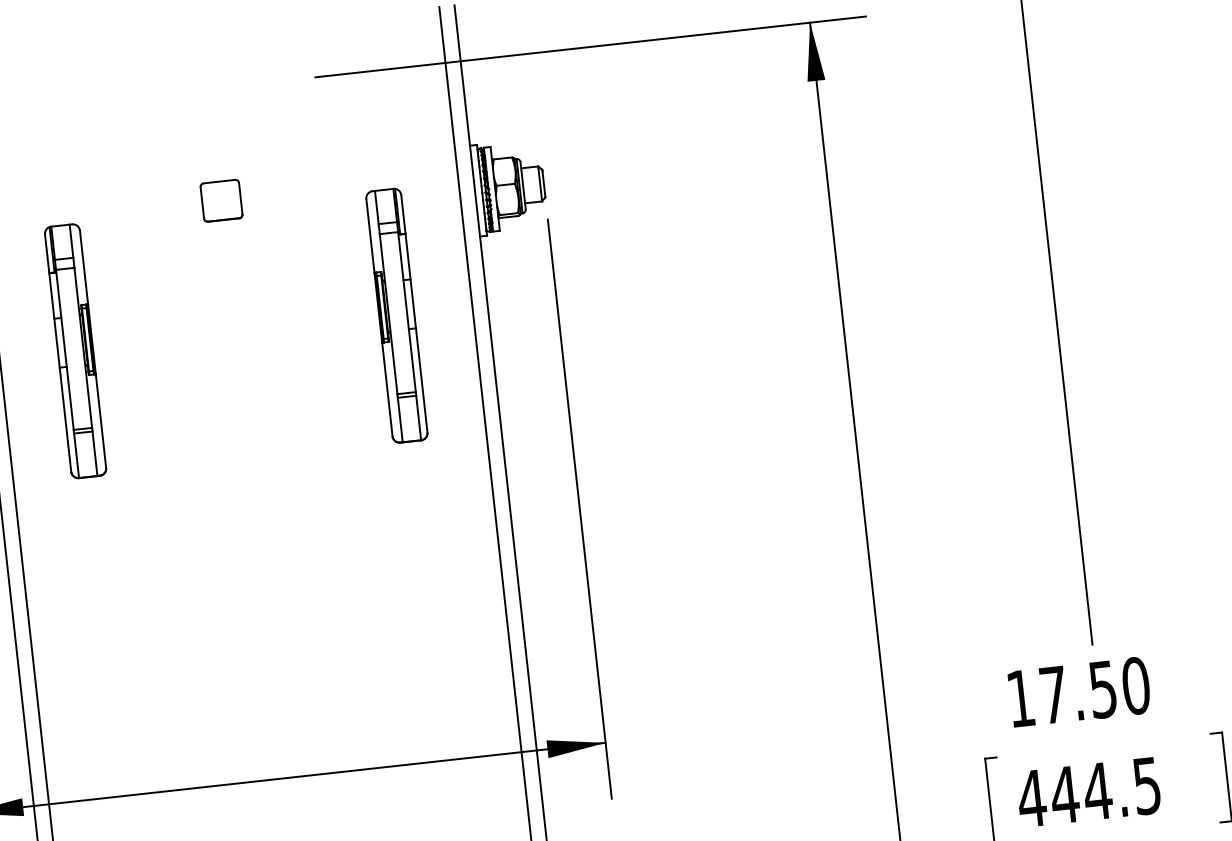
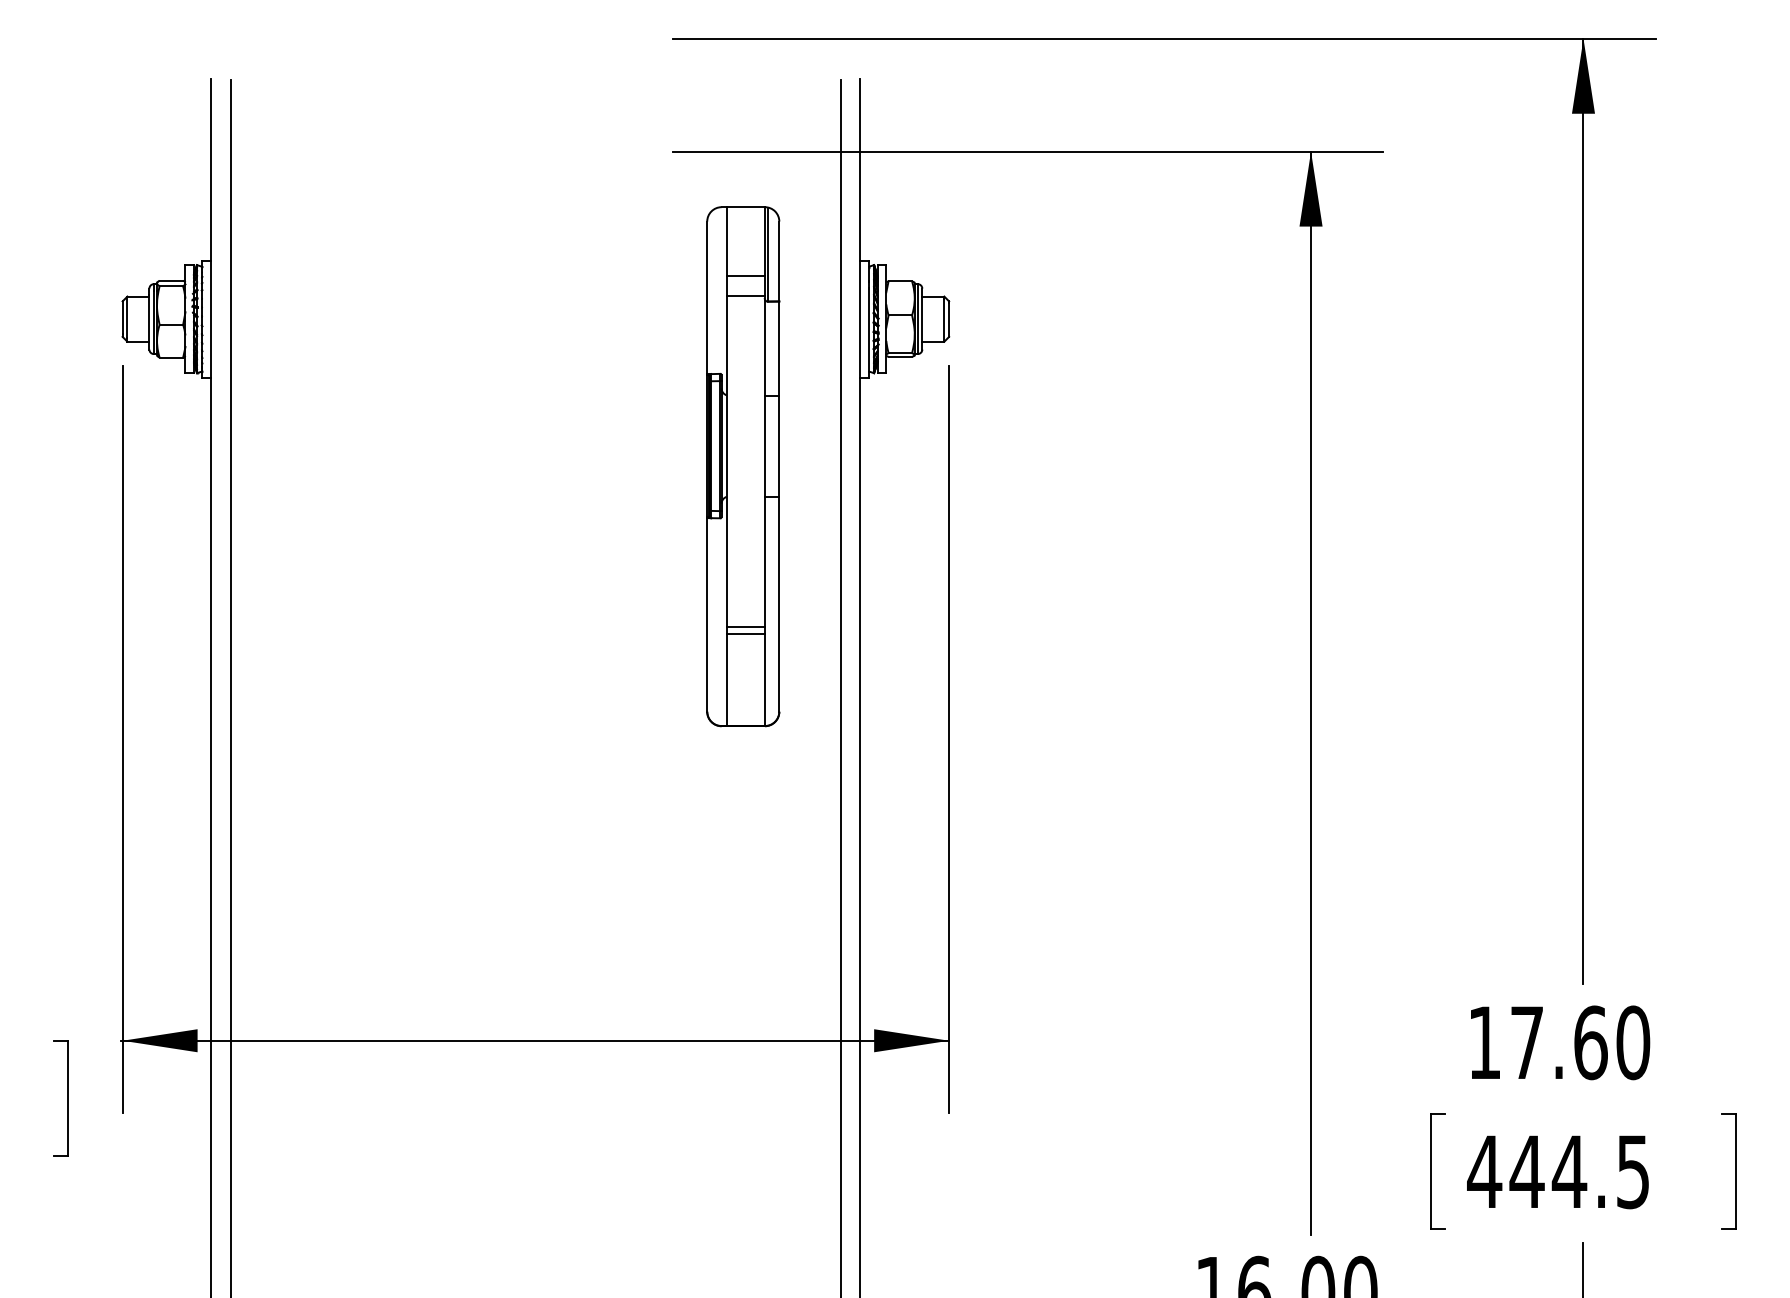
part: (221, 200) -> (535, 295), removed
part: (396, 316) -> (742, 467), size x1.6
part: (75, 351) -> (328, 467), removed
text: (1102, 689) -> (1590, 1042), 17.50 -> 17.60

